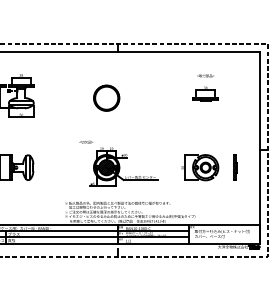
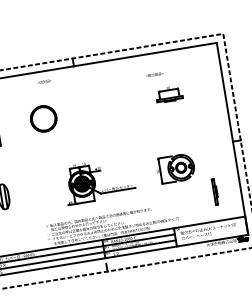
text: (205, 75) -> (154, 74), moved
circle: (106, 97) -> (43, 118), moved
text: (85, 141) -> (43, 81), moved
line: (235, 167) -> (215, 191), moved

